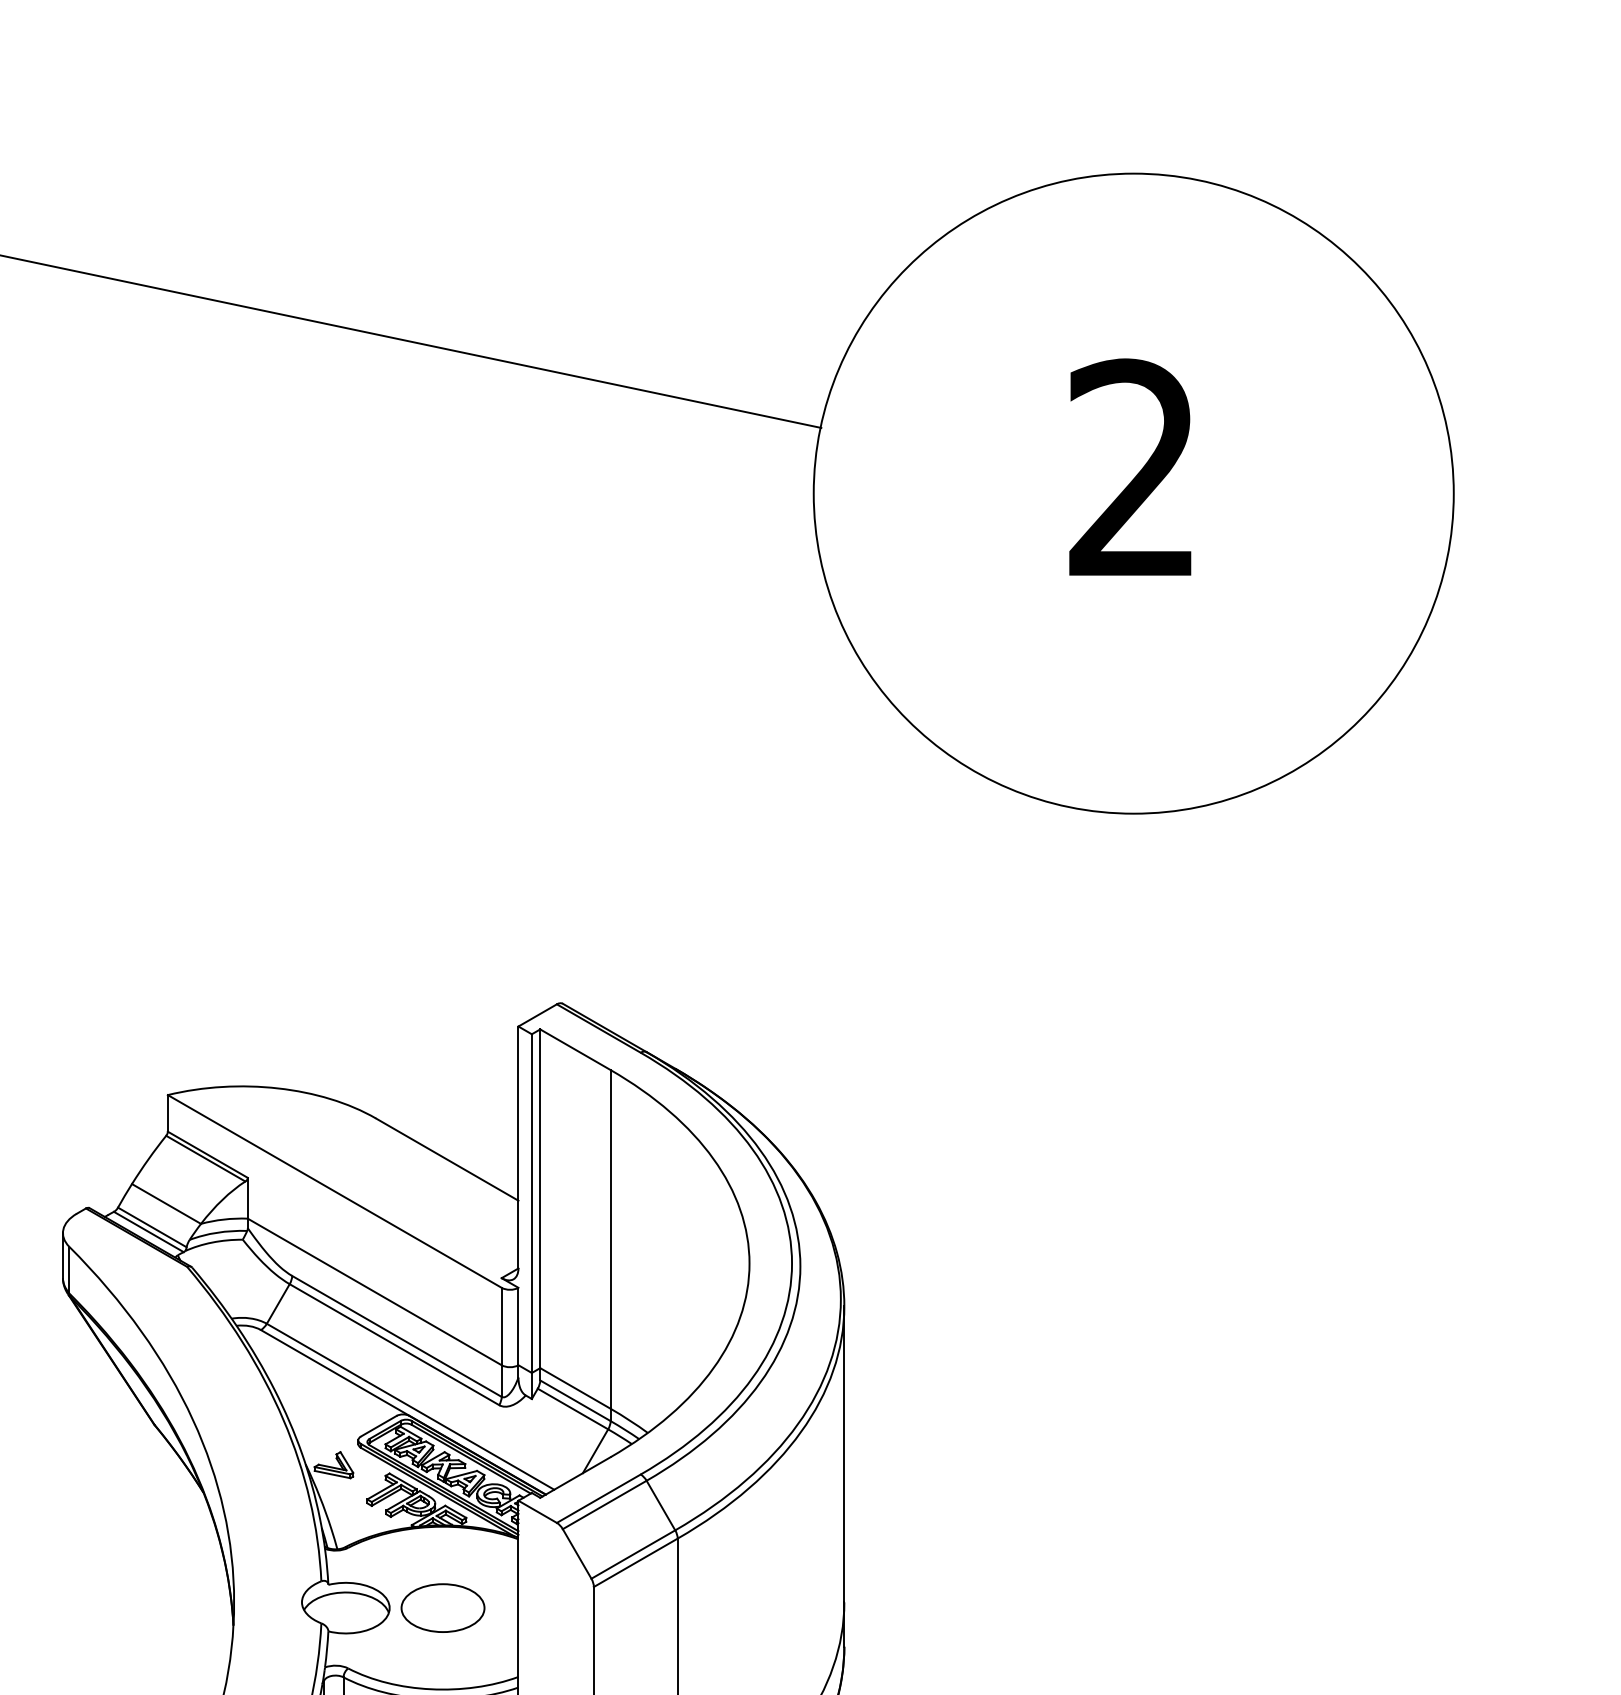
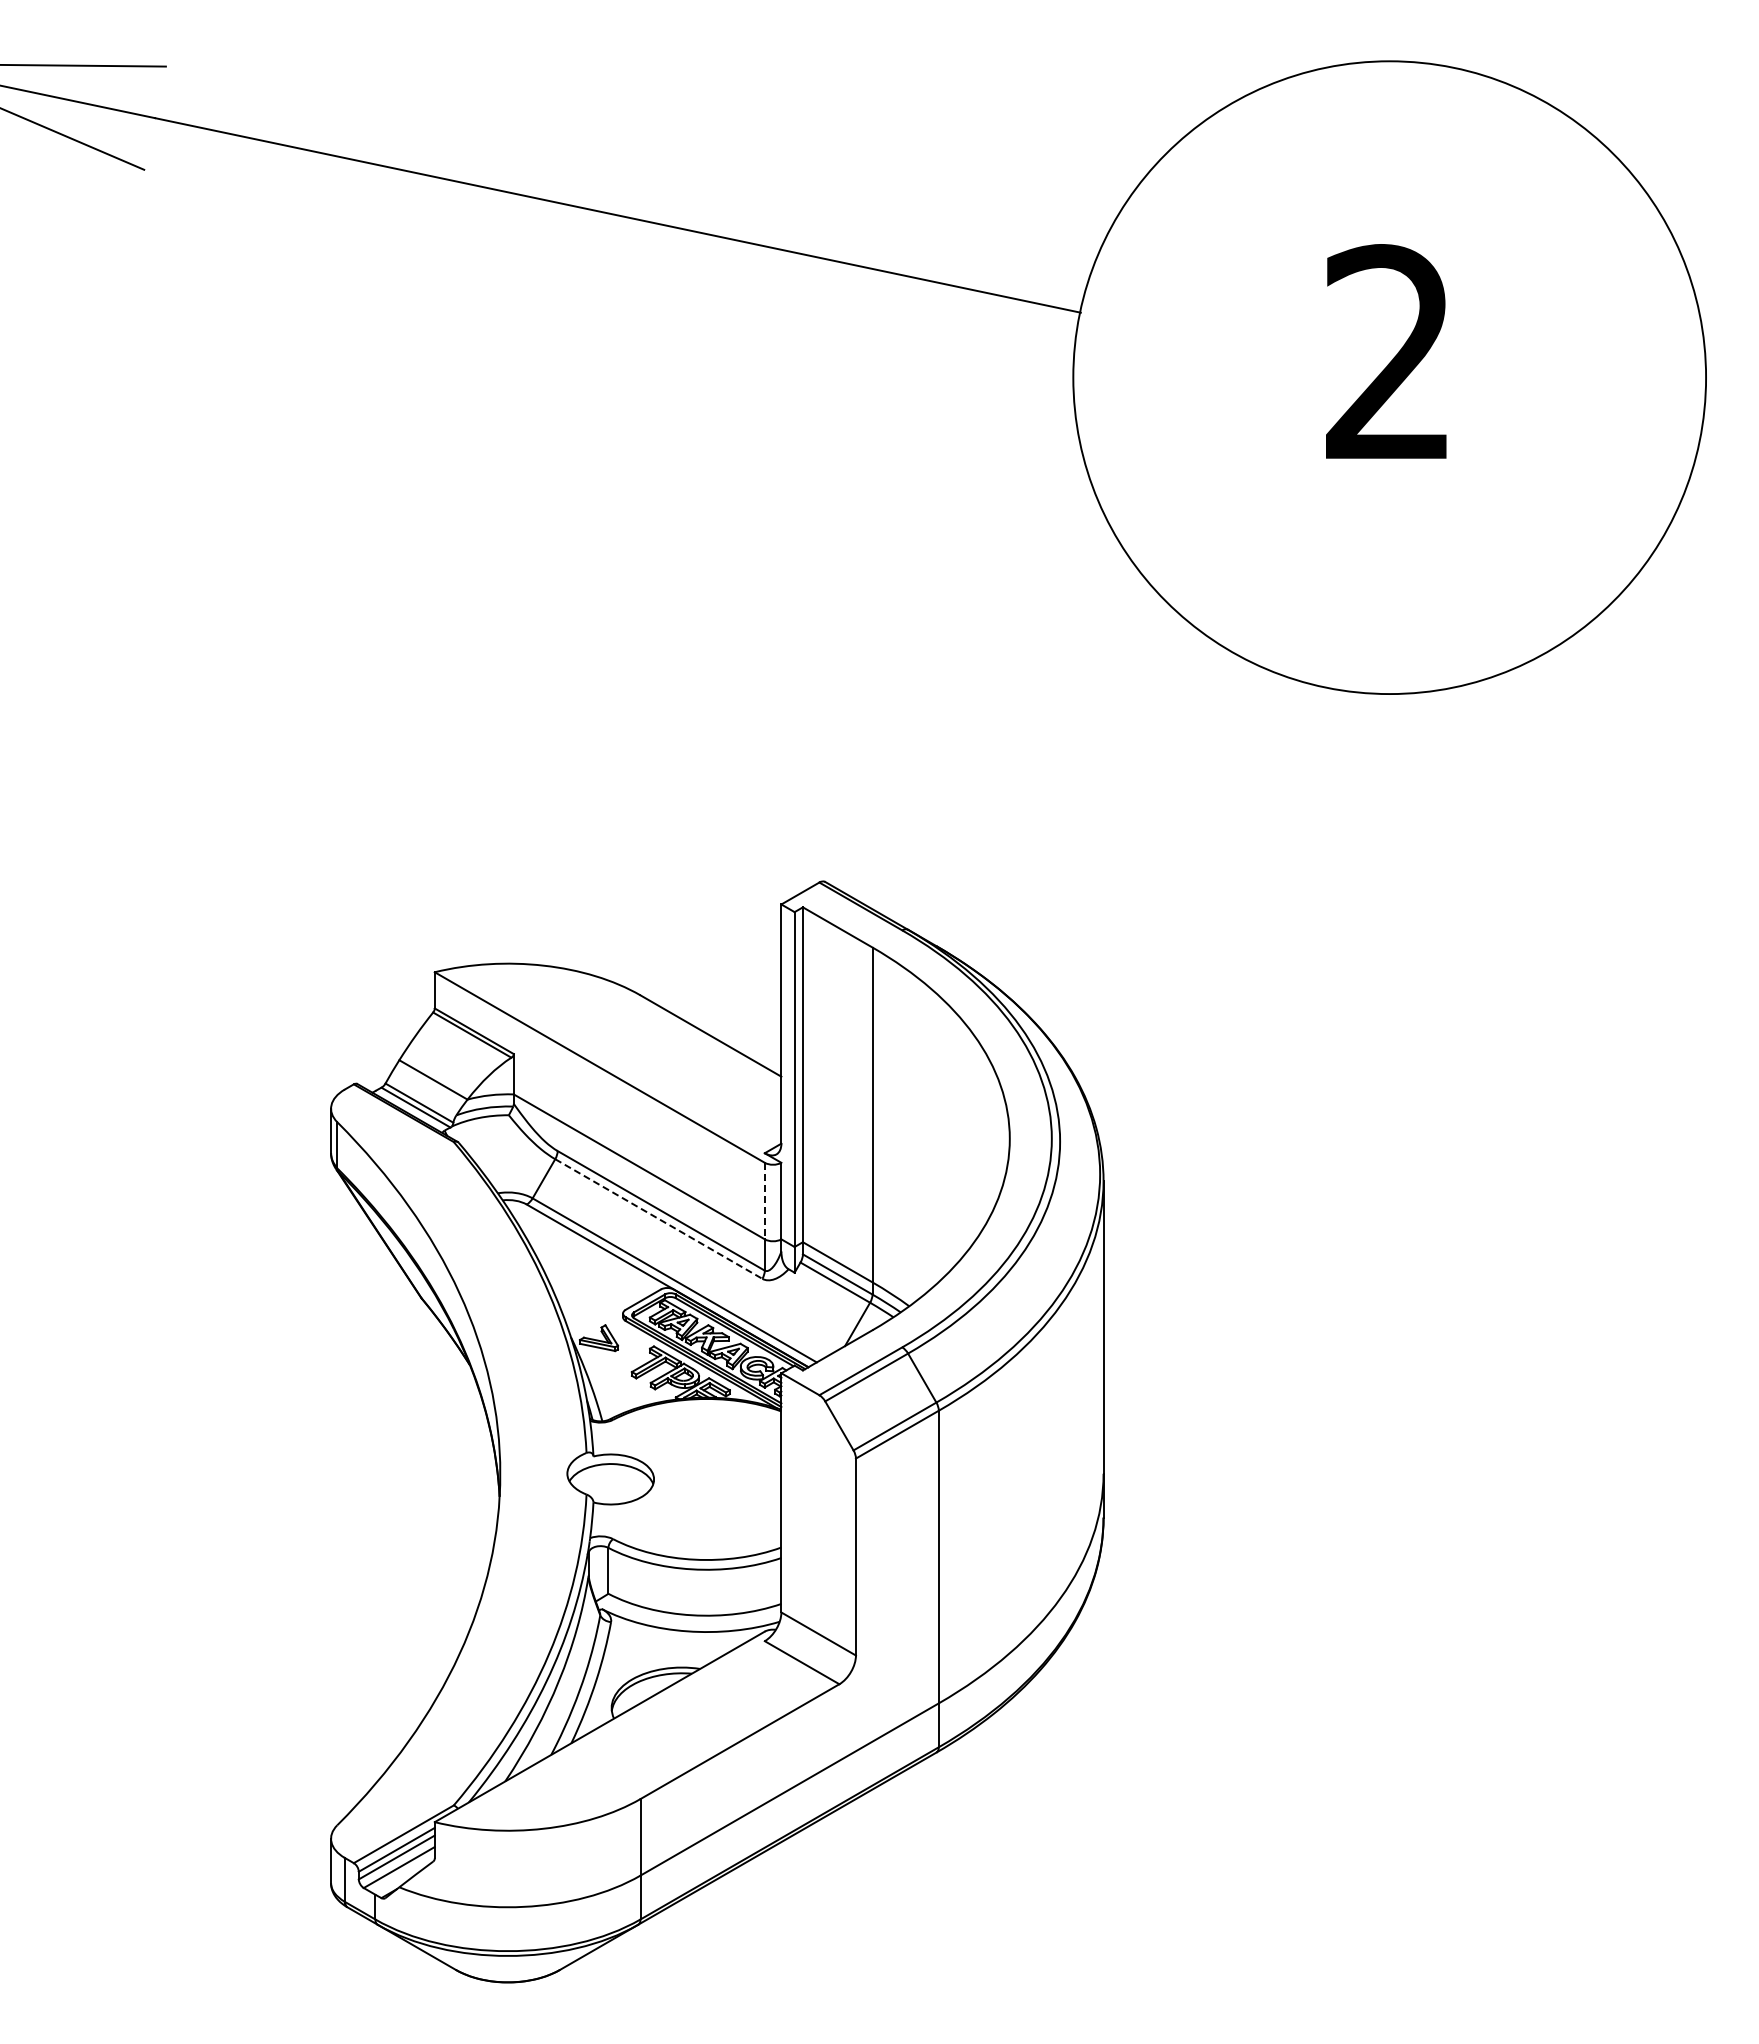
line: (501, 1326) -> (764, 1201), solid -> dashed
line: (394, 1345) -> (658, 1219), solid -> dashed
part: (442, 1608) -> (706, 1479), removed

